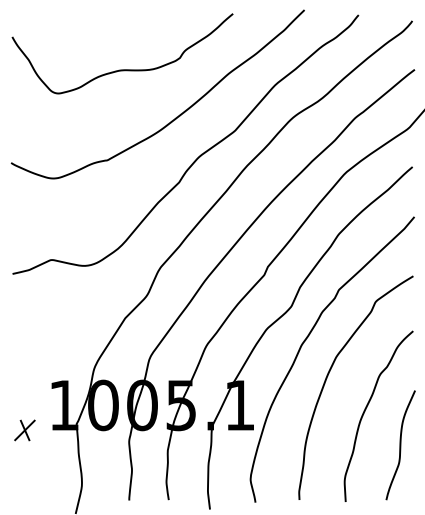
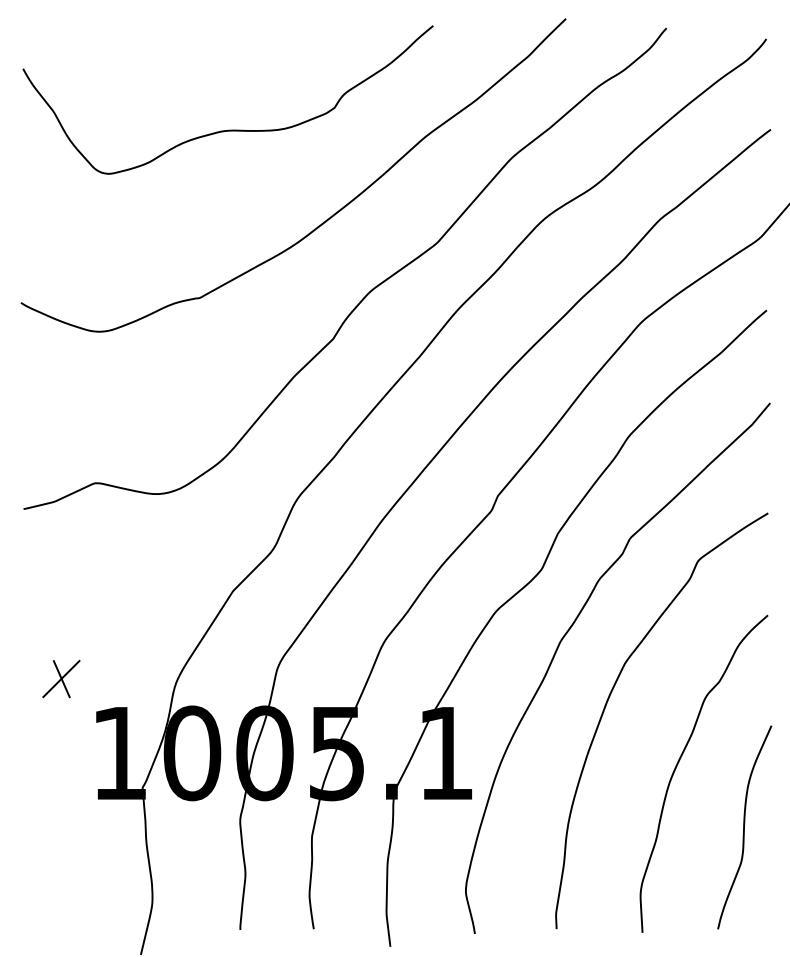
part: (24, 430) -> (60, 679), moved

